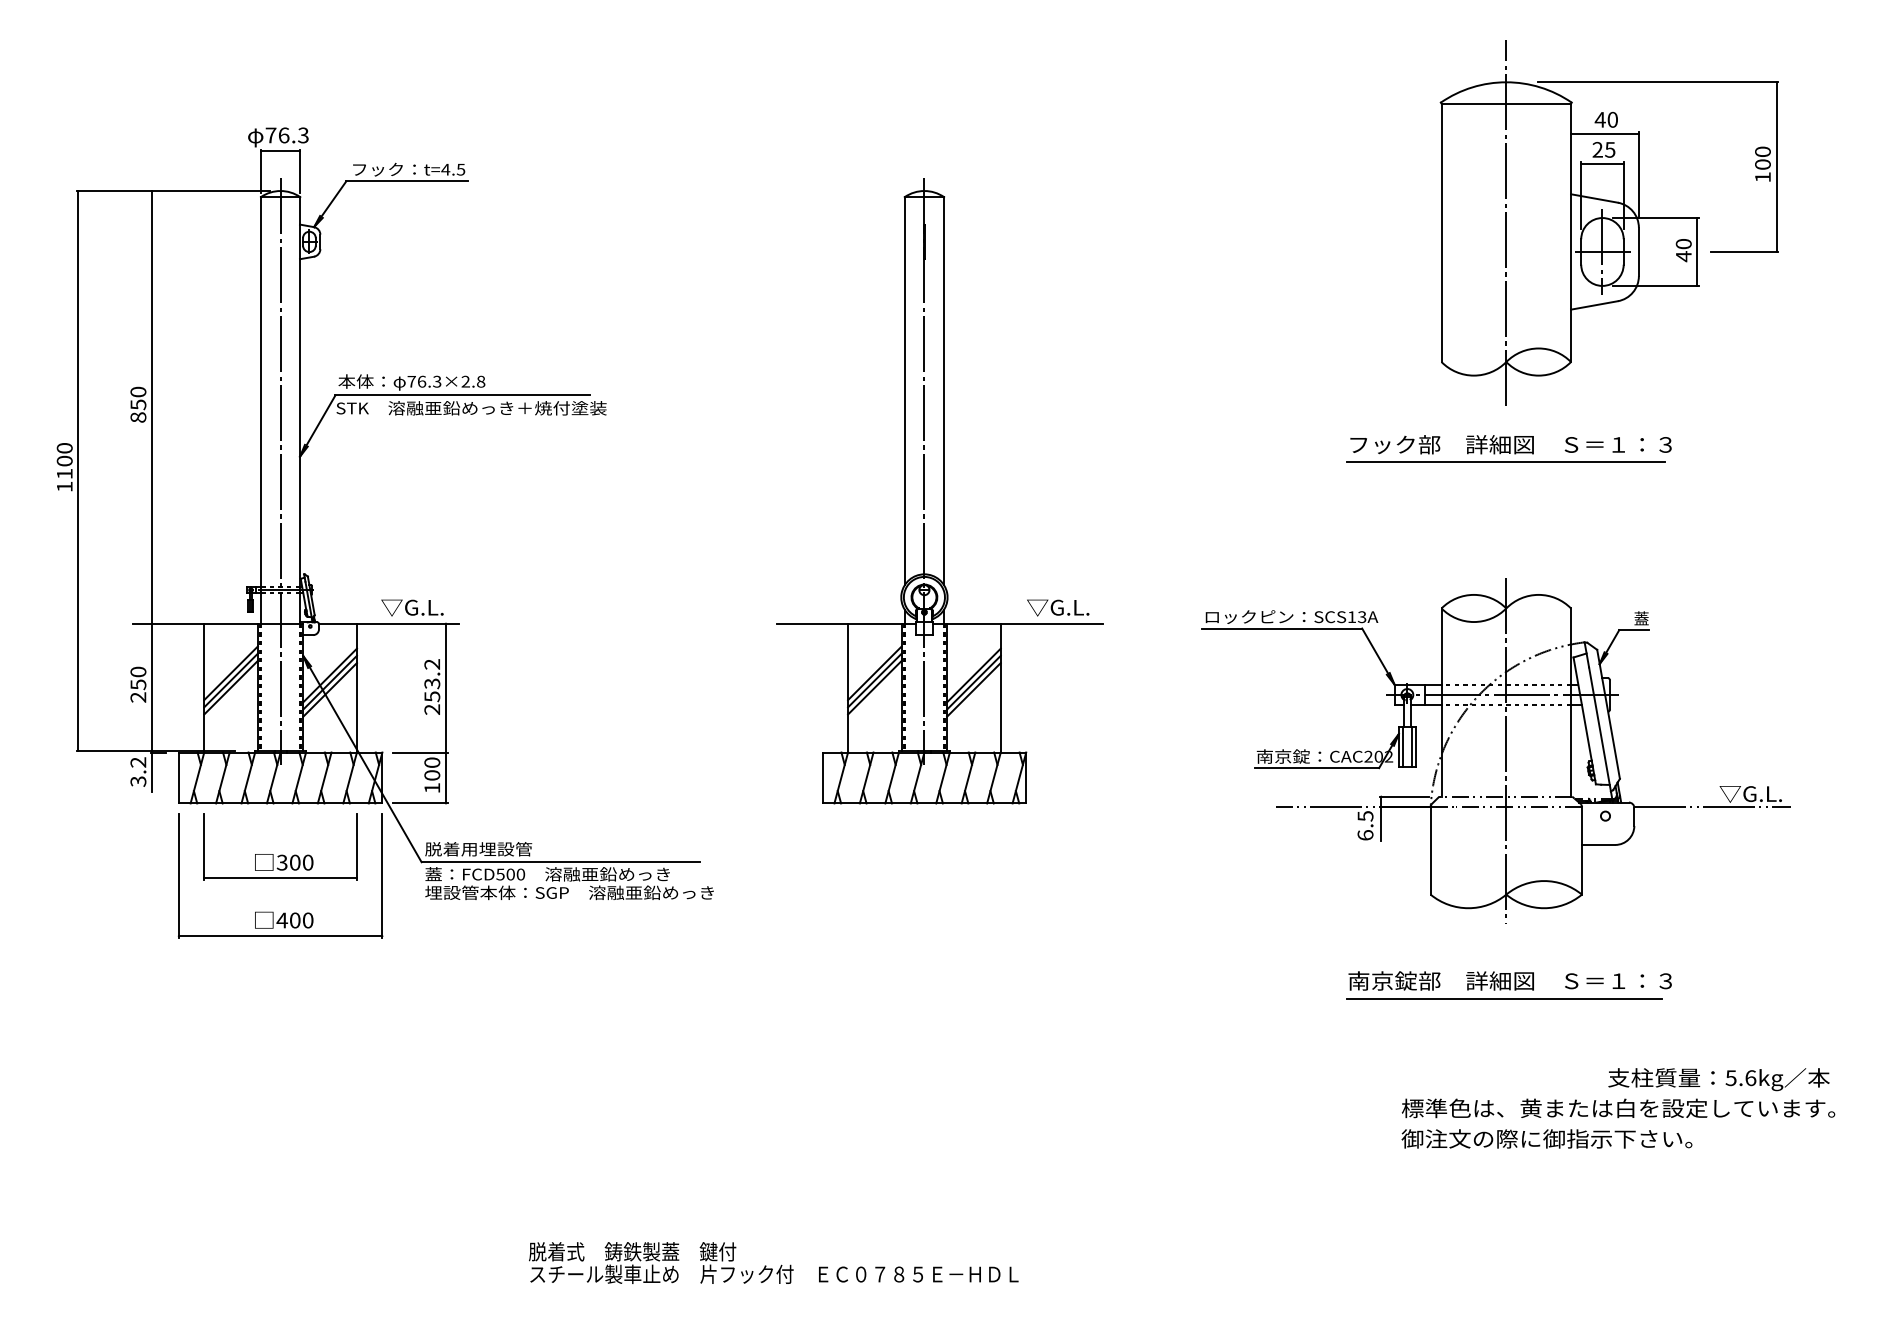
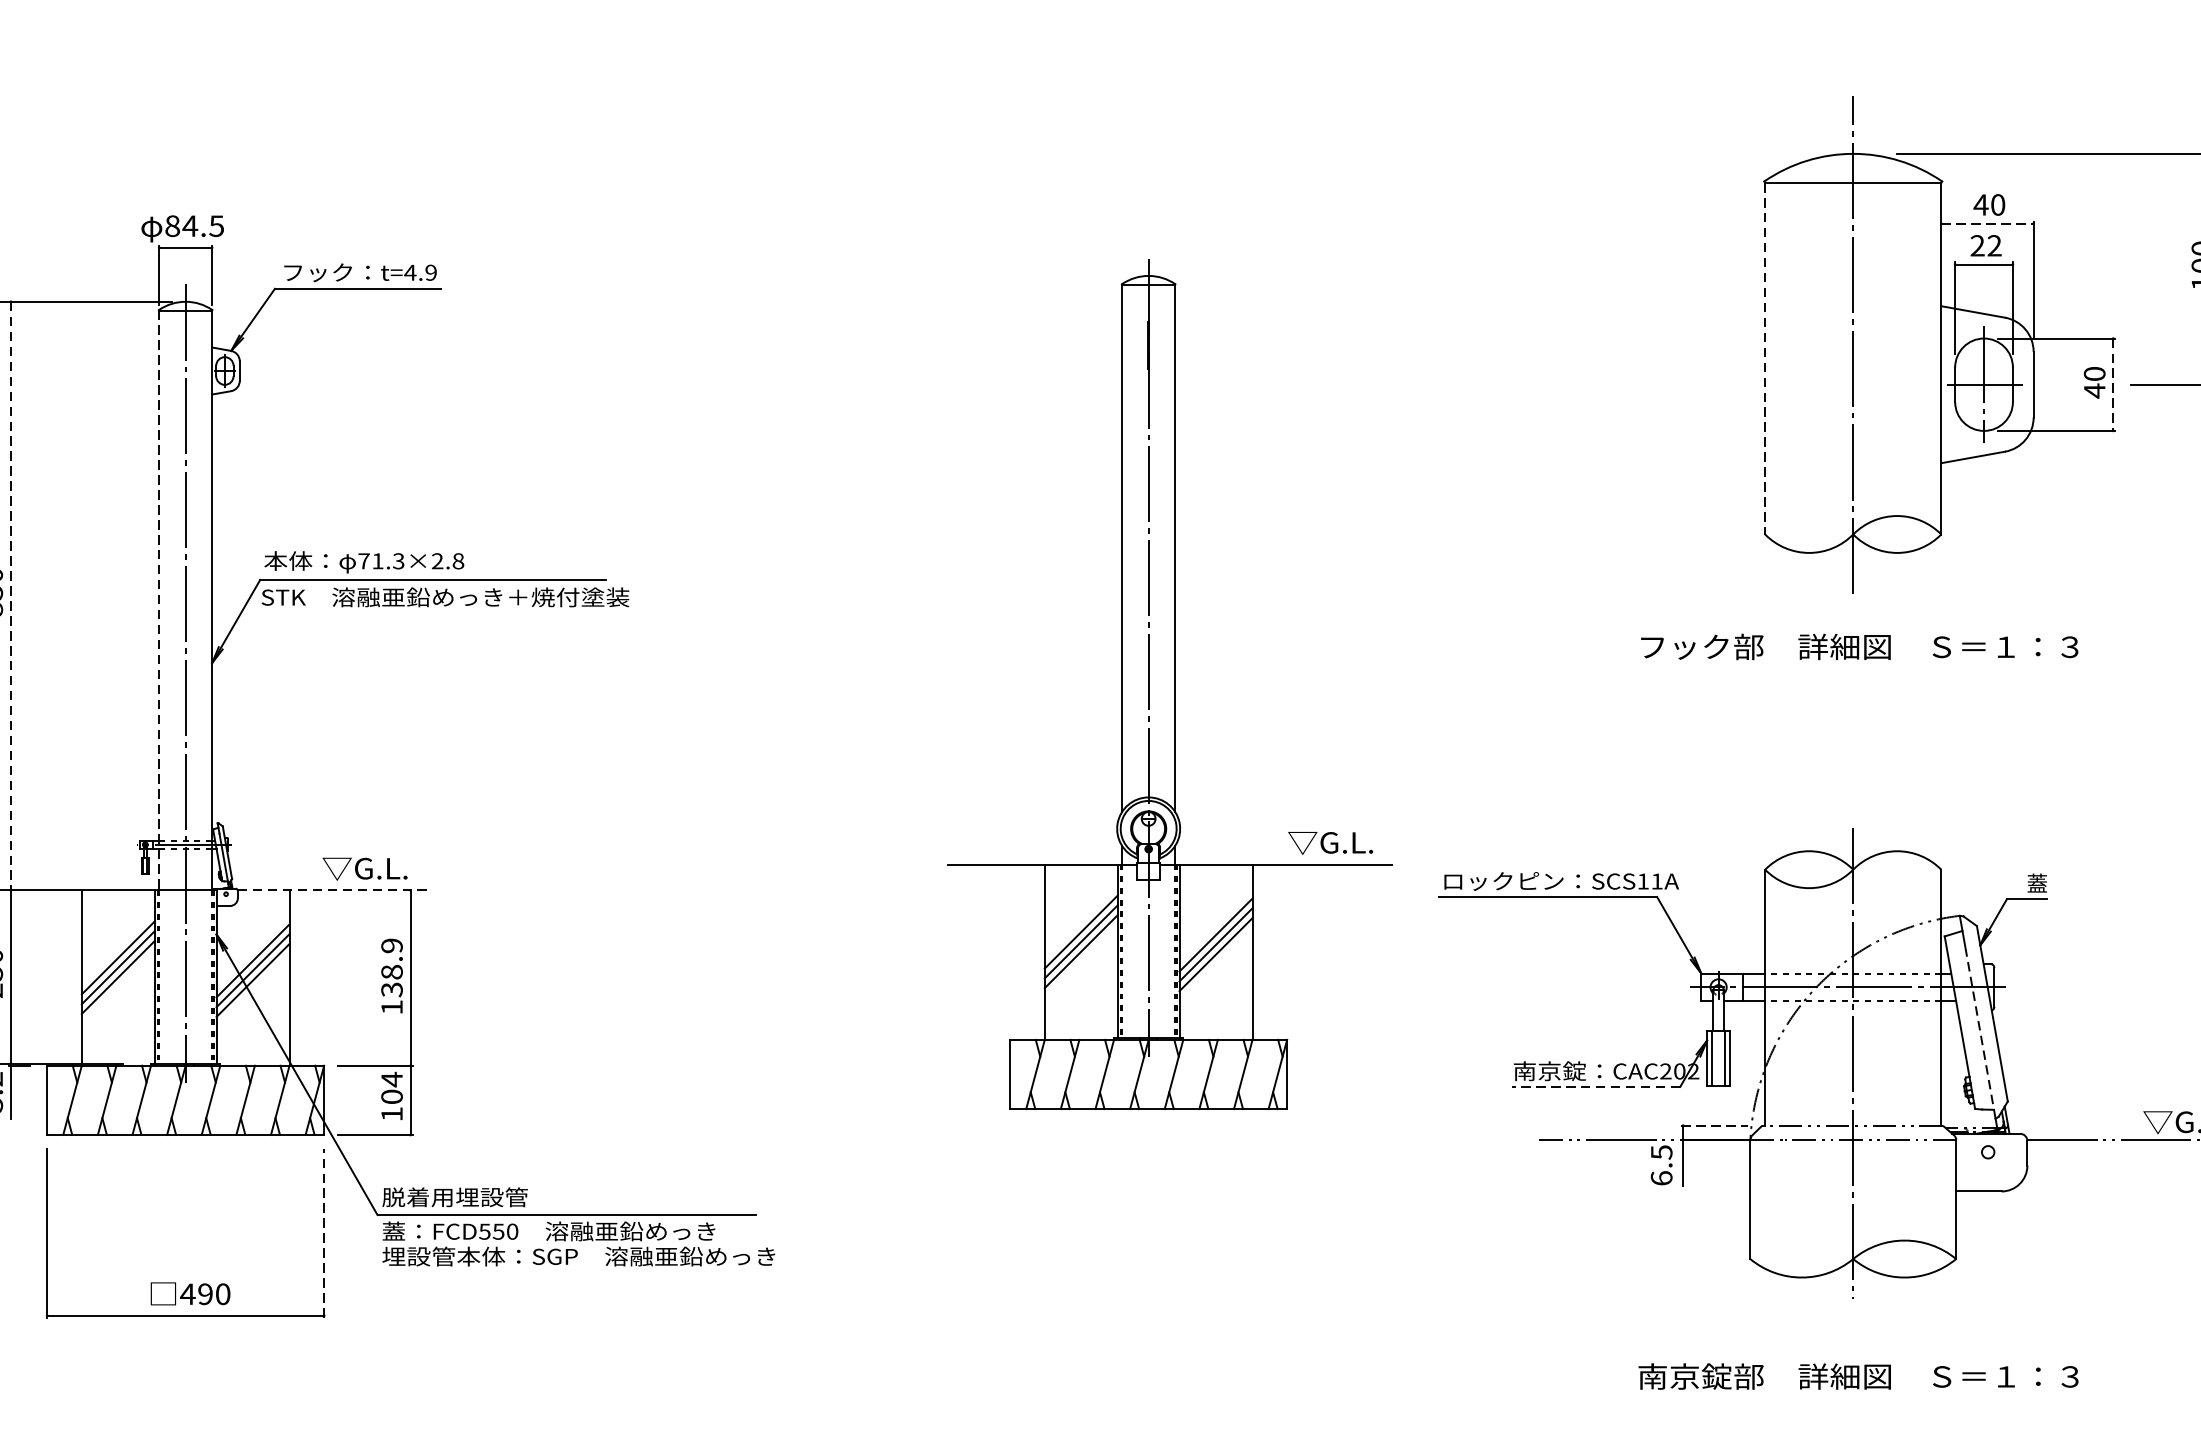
line: (1604, 133) -> (1986, 223), solid -> dashed
text: (286, 135) -> (193, 226), 76.3 -> 84.5
text: (1610, 149) -> (1994, 245), 25 -> 22
text: (460, 169) -> (430, 272), t=4.5 -> t=4.9
line: (1441, 233) -> (1765, 359), solid -> dashed
line: (1697, 251) -> (2113, 384), solid -> dashed
text: (422, 381) -> (378, 560), 76.3×2.8 -> 71.3×2.8
line: (152, 407) -> (11, 596), solid -> dashed
line: (261, 411) -> (159, 601), solid -> dashed
line: (1506, 462) -> (1853, 671), removed
part: (939, 491) -> (1169, 684), moved
text: (1362, 617) -> (1657, 882), SCS13A -> SCS11A
line: (389, 623) -> (333, 890), solid -> dashed
text: (432, 686) -> (392, 975), 253.2 -> 138.9
line: (1599, 729) -> (1980, 1034), solid -> dashed
text: (432, 762) -> (392, 1079), 100 -> 104
line: (1317, 768) -> (1596, 1087), solid -> dashed
line: (1404, 796) -> (1714, 1125), solid -> dashed
part: (280, 854) -> (185, 1204), removed
text: (510, 874) -> (498, 1231), FCD500 -> FCD550
line: (382, 875) -> (324, 1233), solid -> dashed
text: (294, 920) -> (204, 1294), 400 -> 490
line: (1504, 998) -> (1850, 1400), removed

